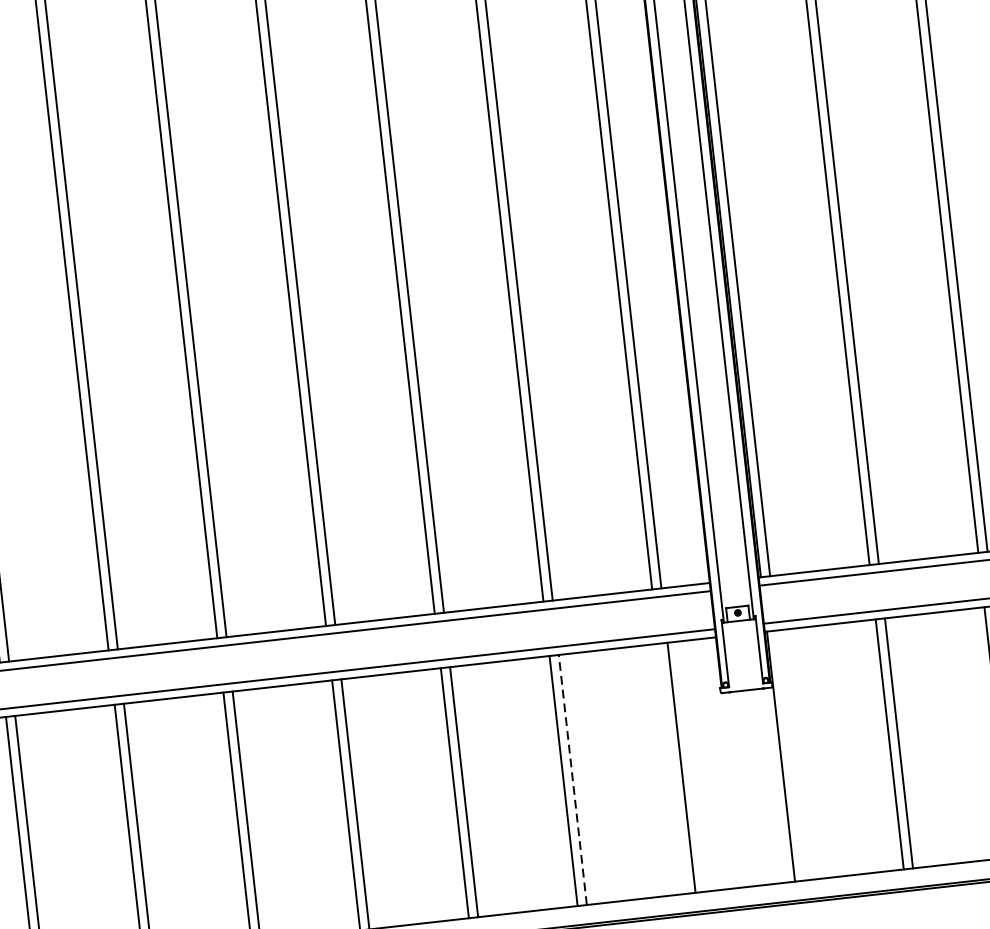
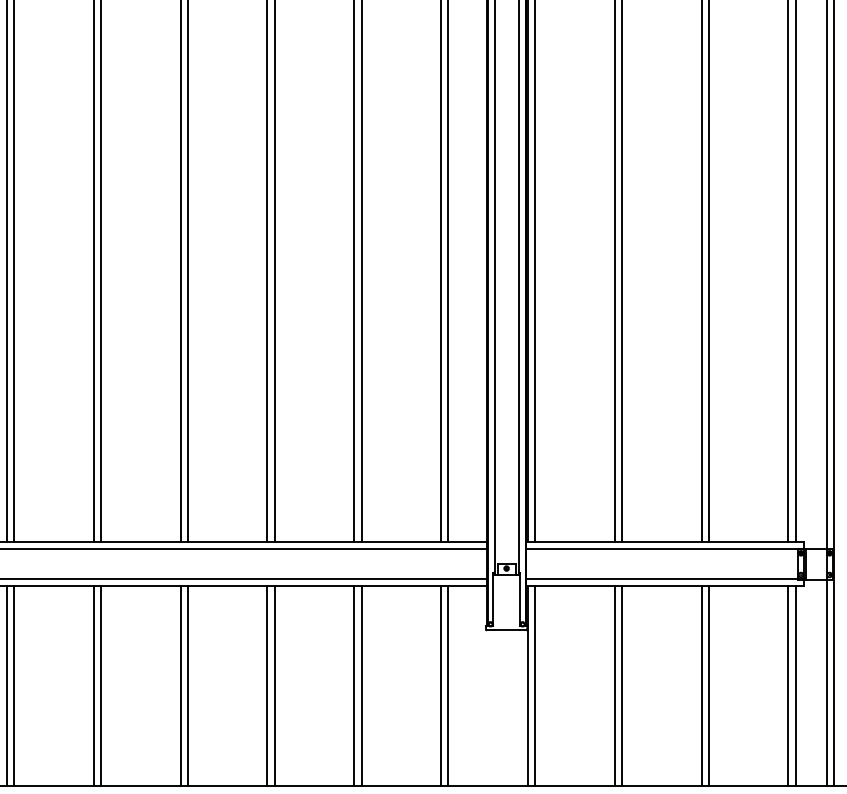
line: (790, 755) -> (535, 685), added
line: (672, 768) -> (441, 685), added
line: (572, 779) -> (361, 685), dashed -> solid

